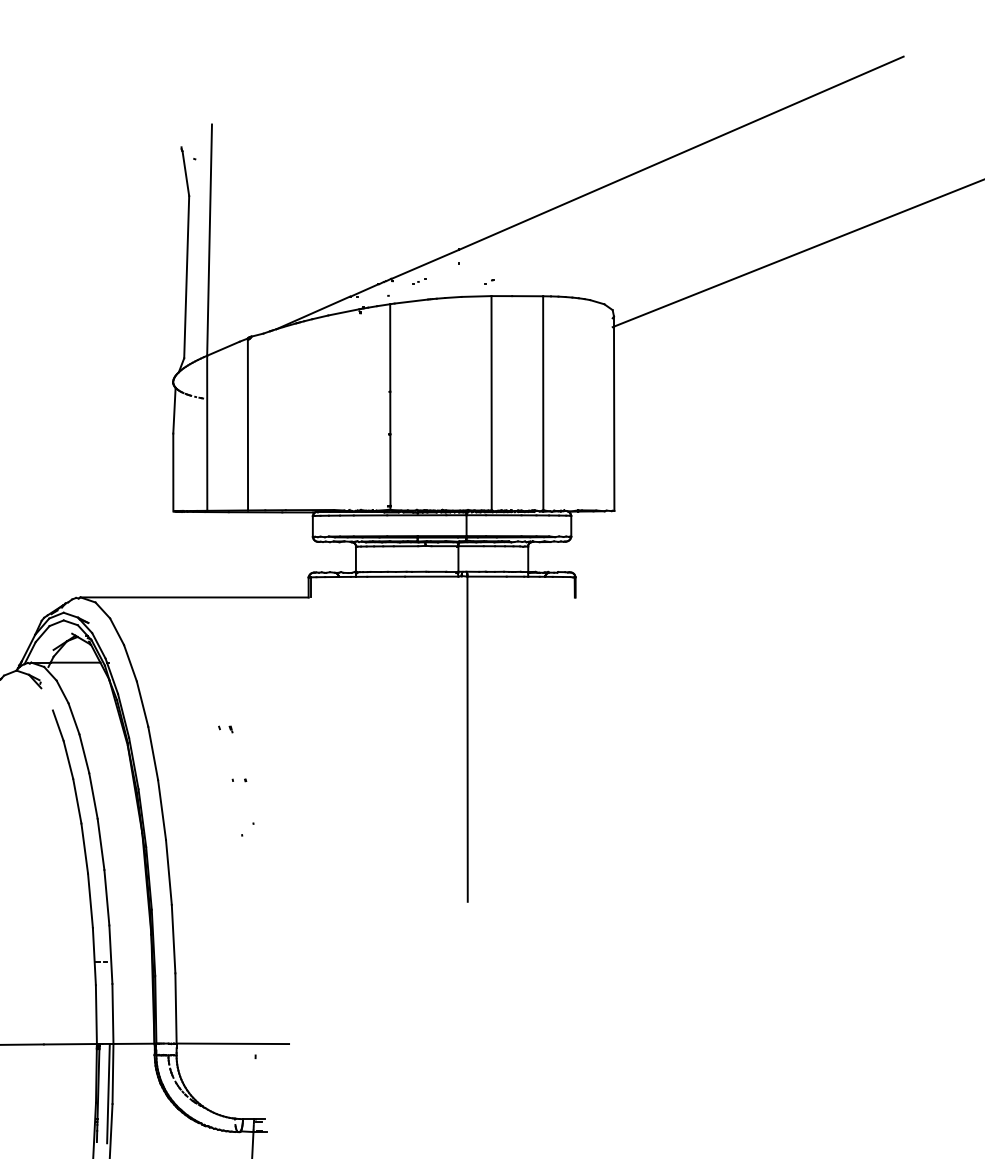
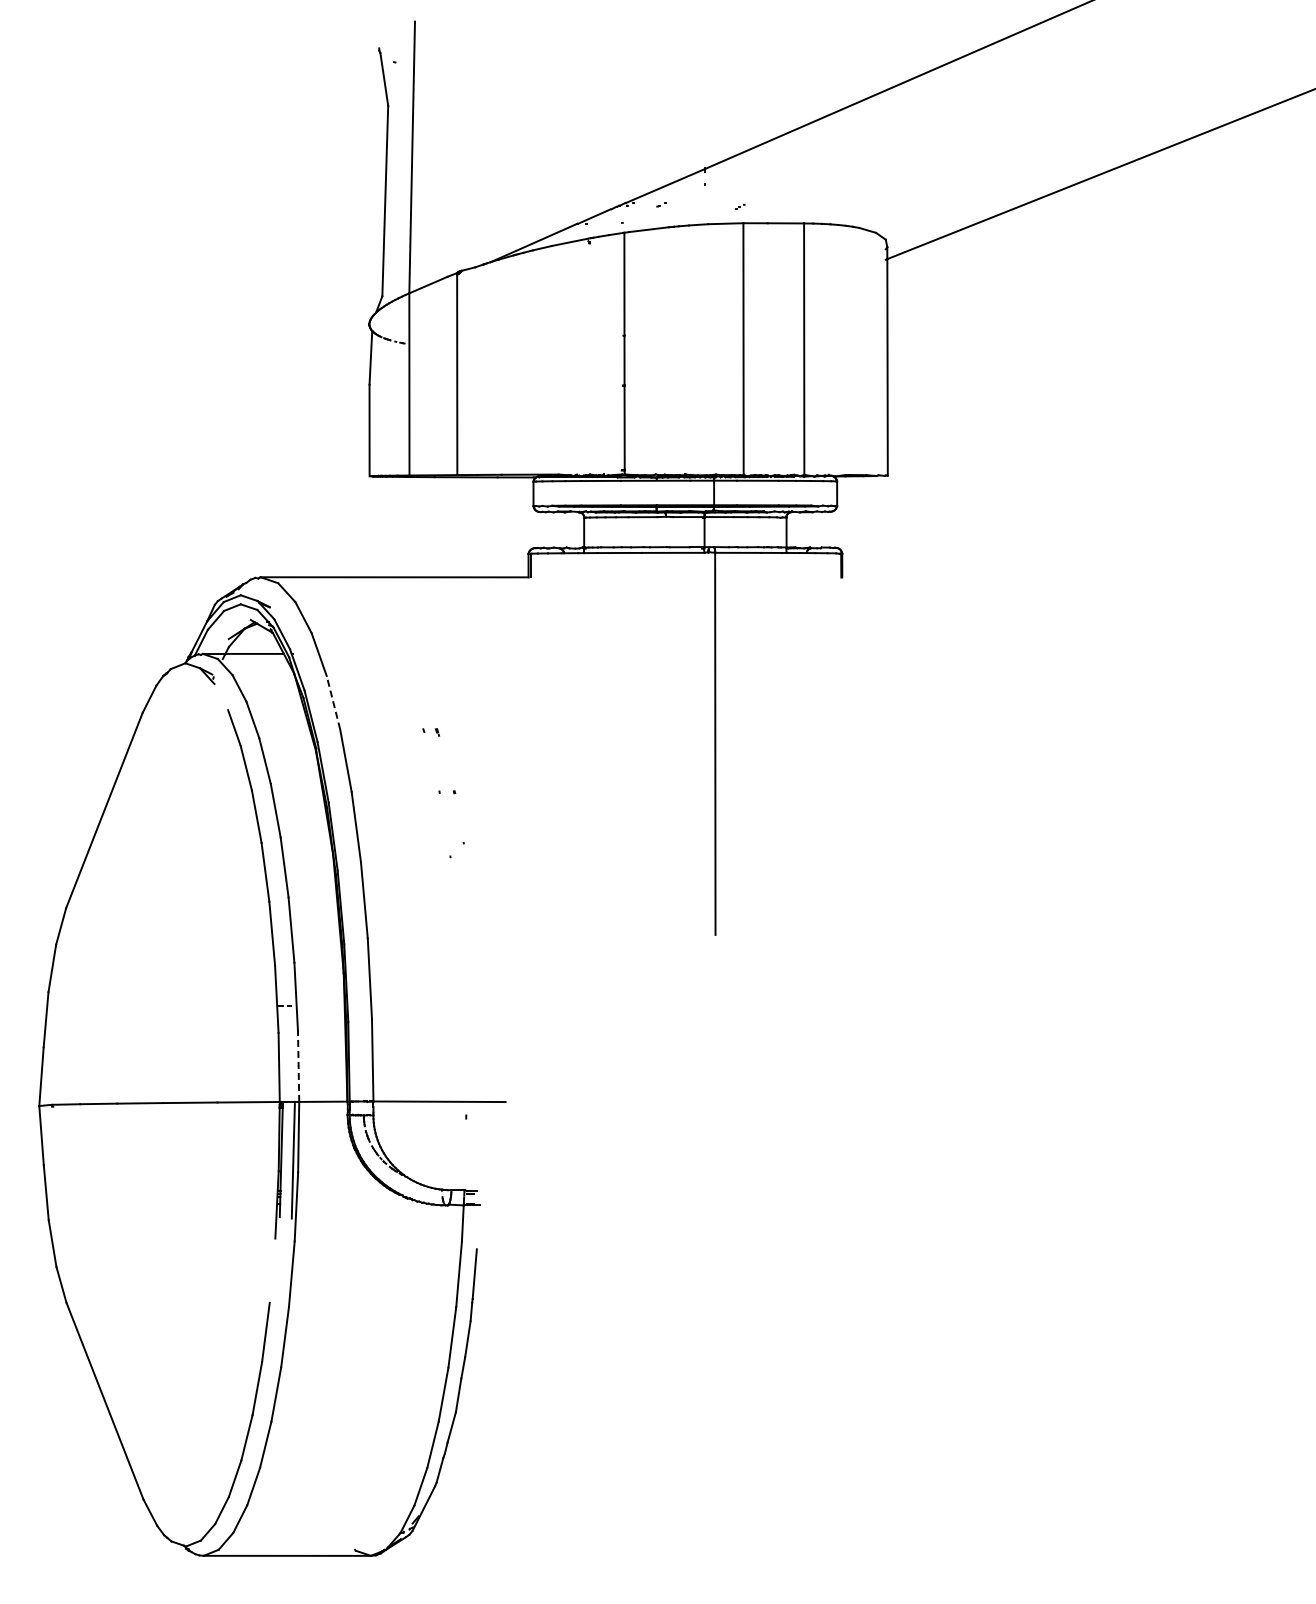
line: (142, 703) -> (333, 702), solid -> dashed
line: (112, 1013) -> (298, 1066), solid -> dashed

